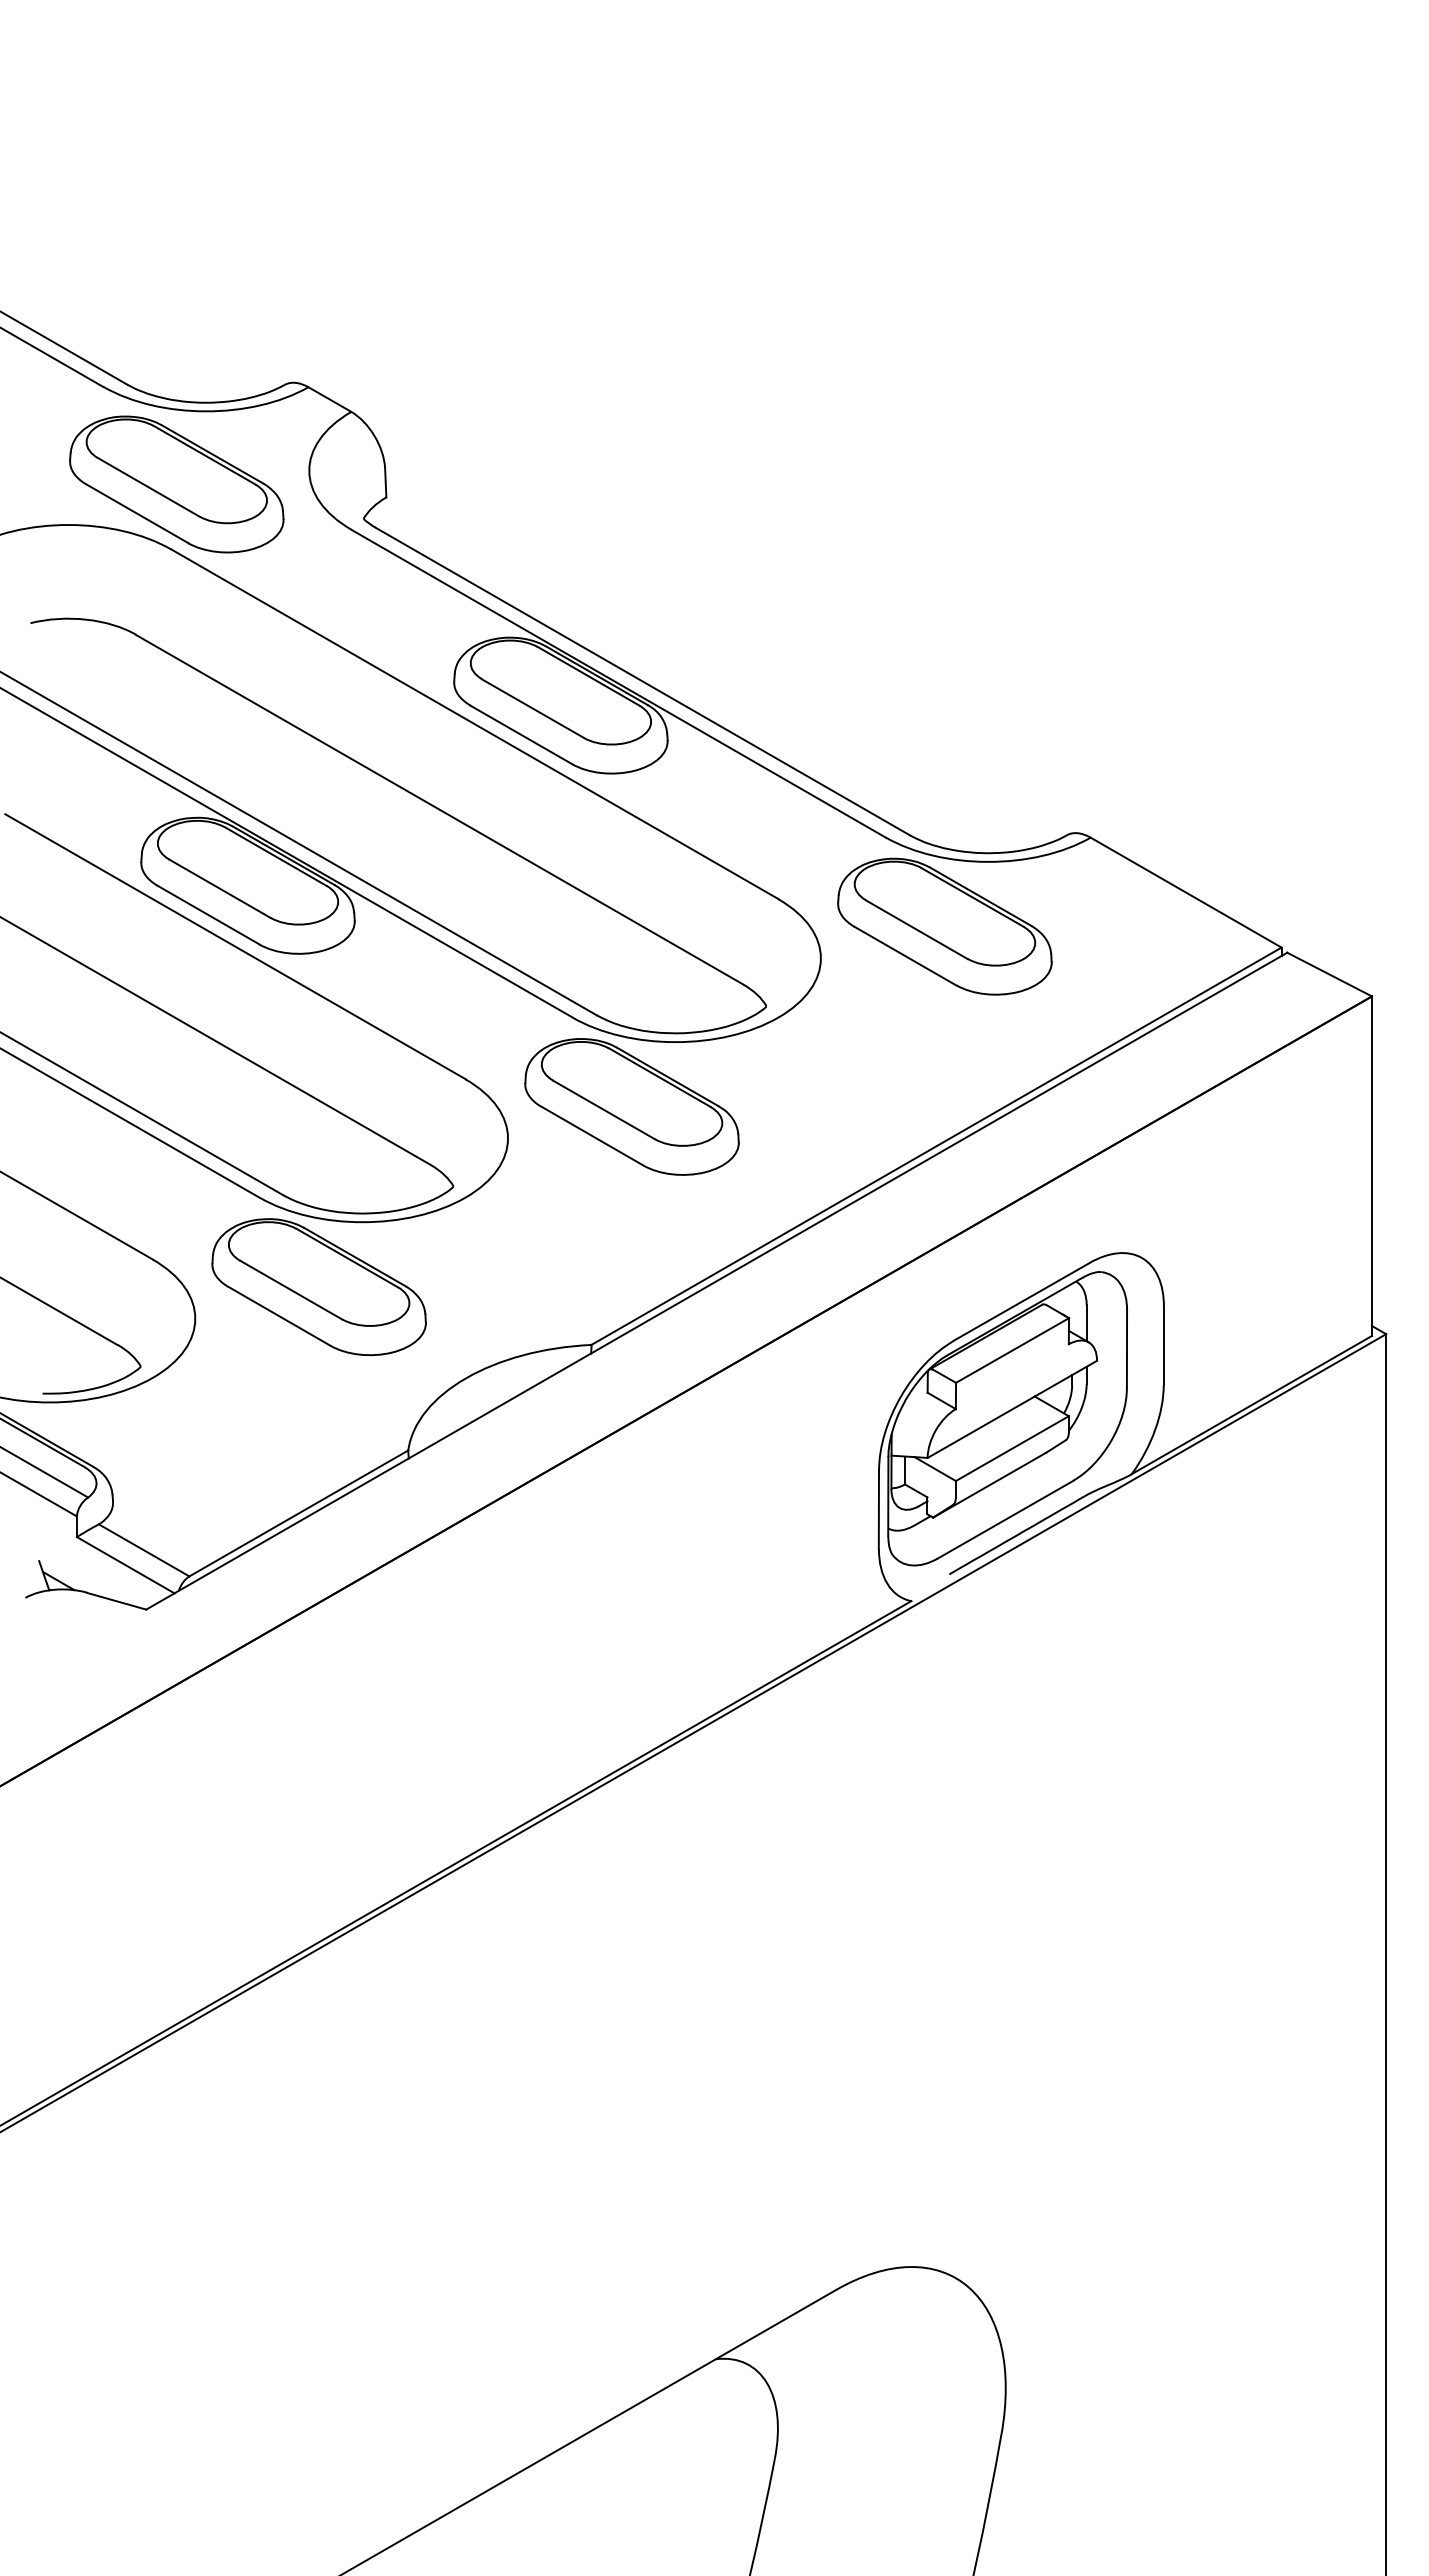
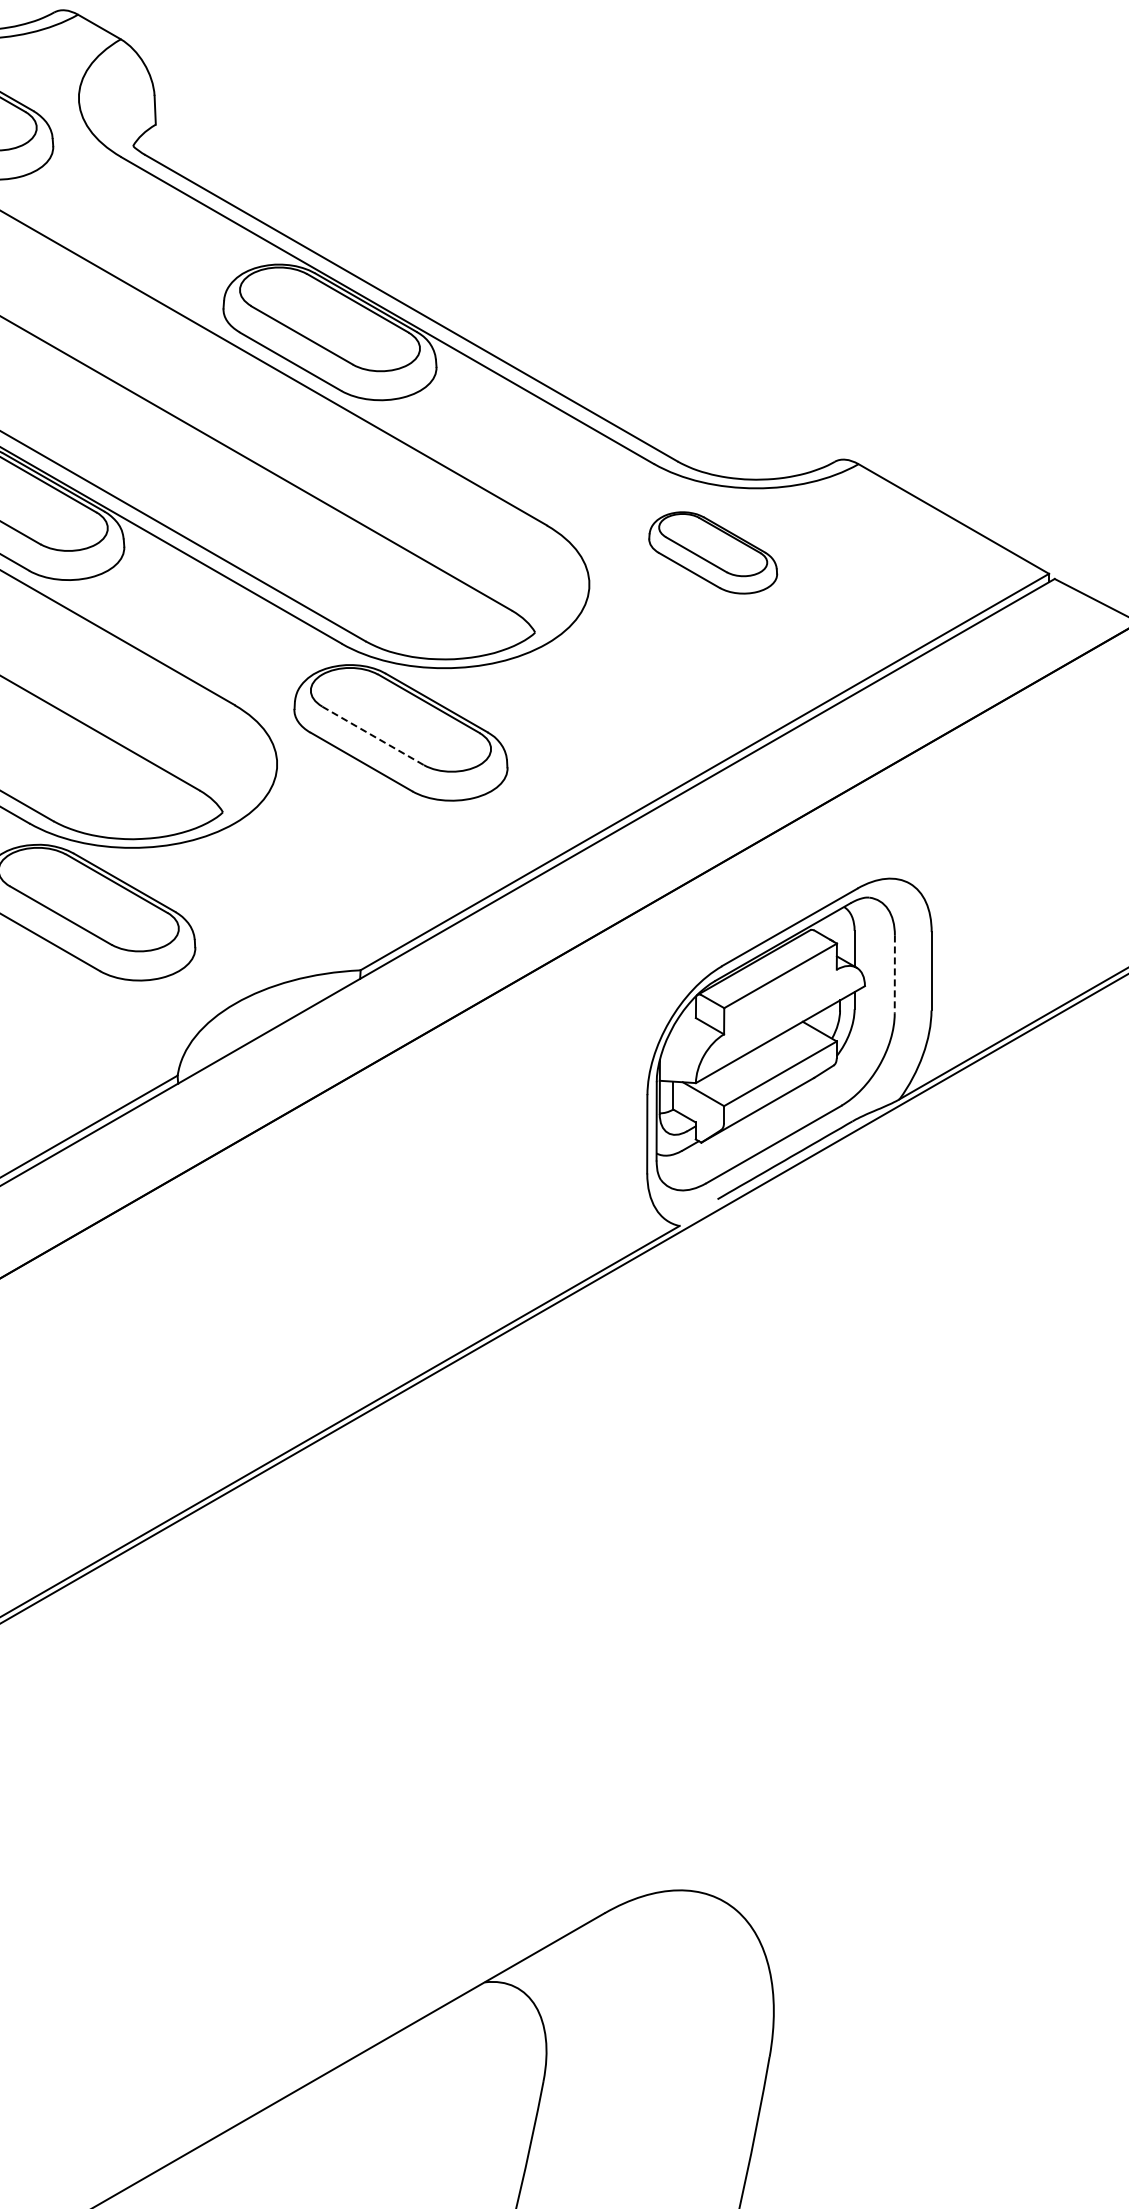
part: (944, 926) -> (712, 552), size x0.6
line: (604, 1109) -> (373, 735), solid -> dashed
line: (1126, 1349) -> (894, 974), solid -> dashed

